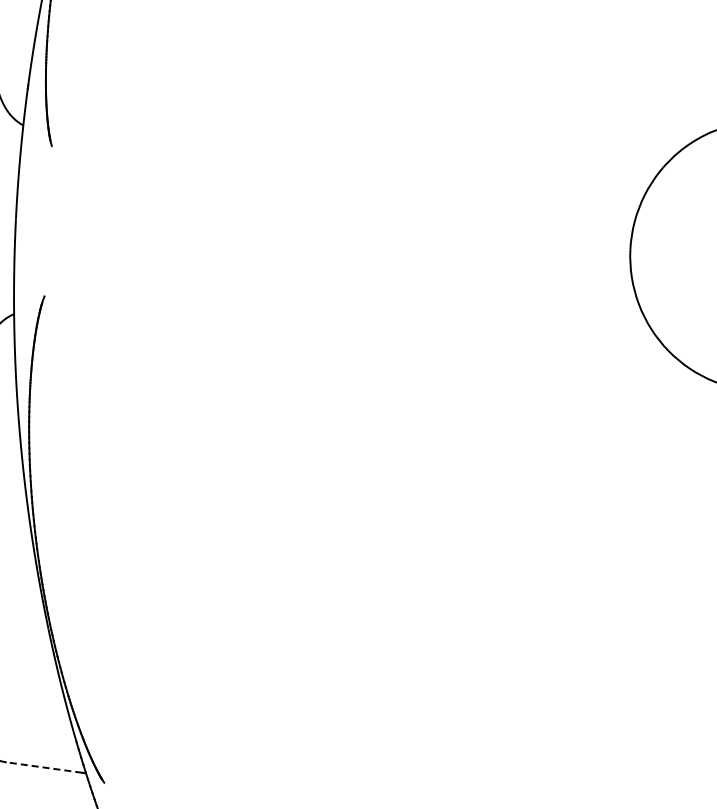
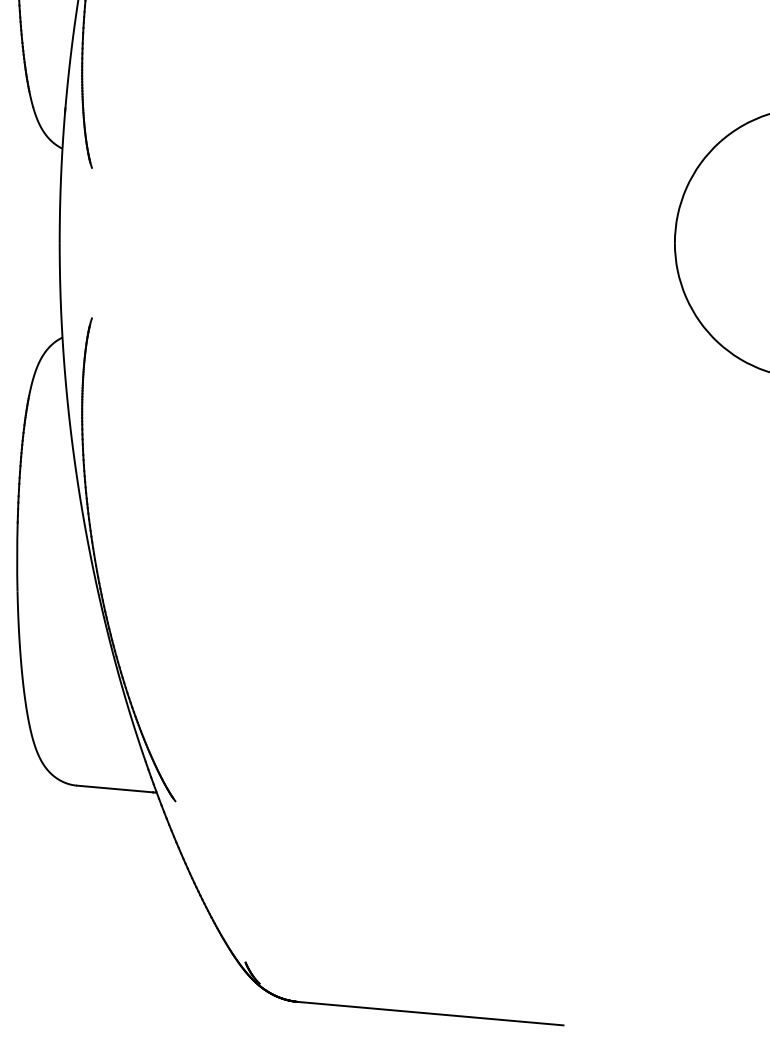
line: (44, 767) -> (114, 788), dashed -> solid

